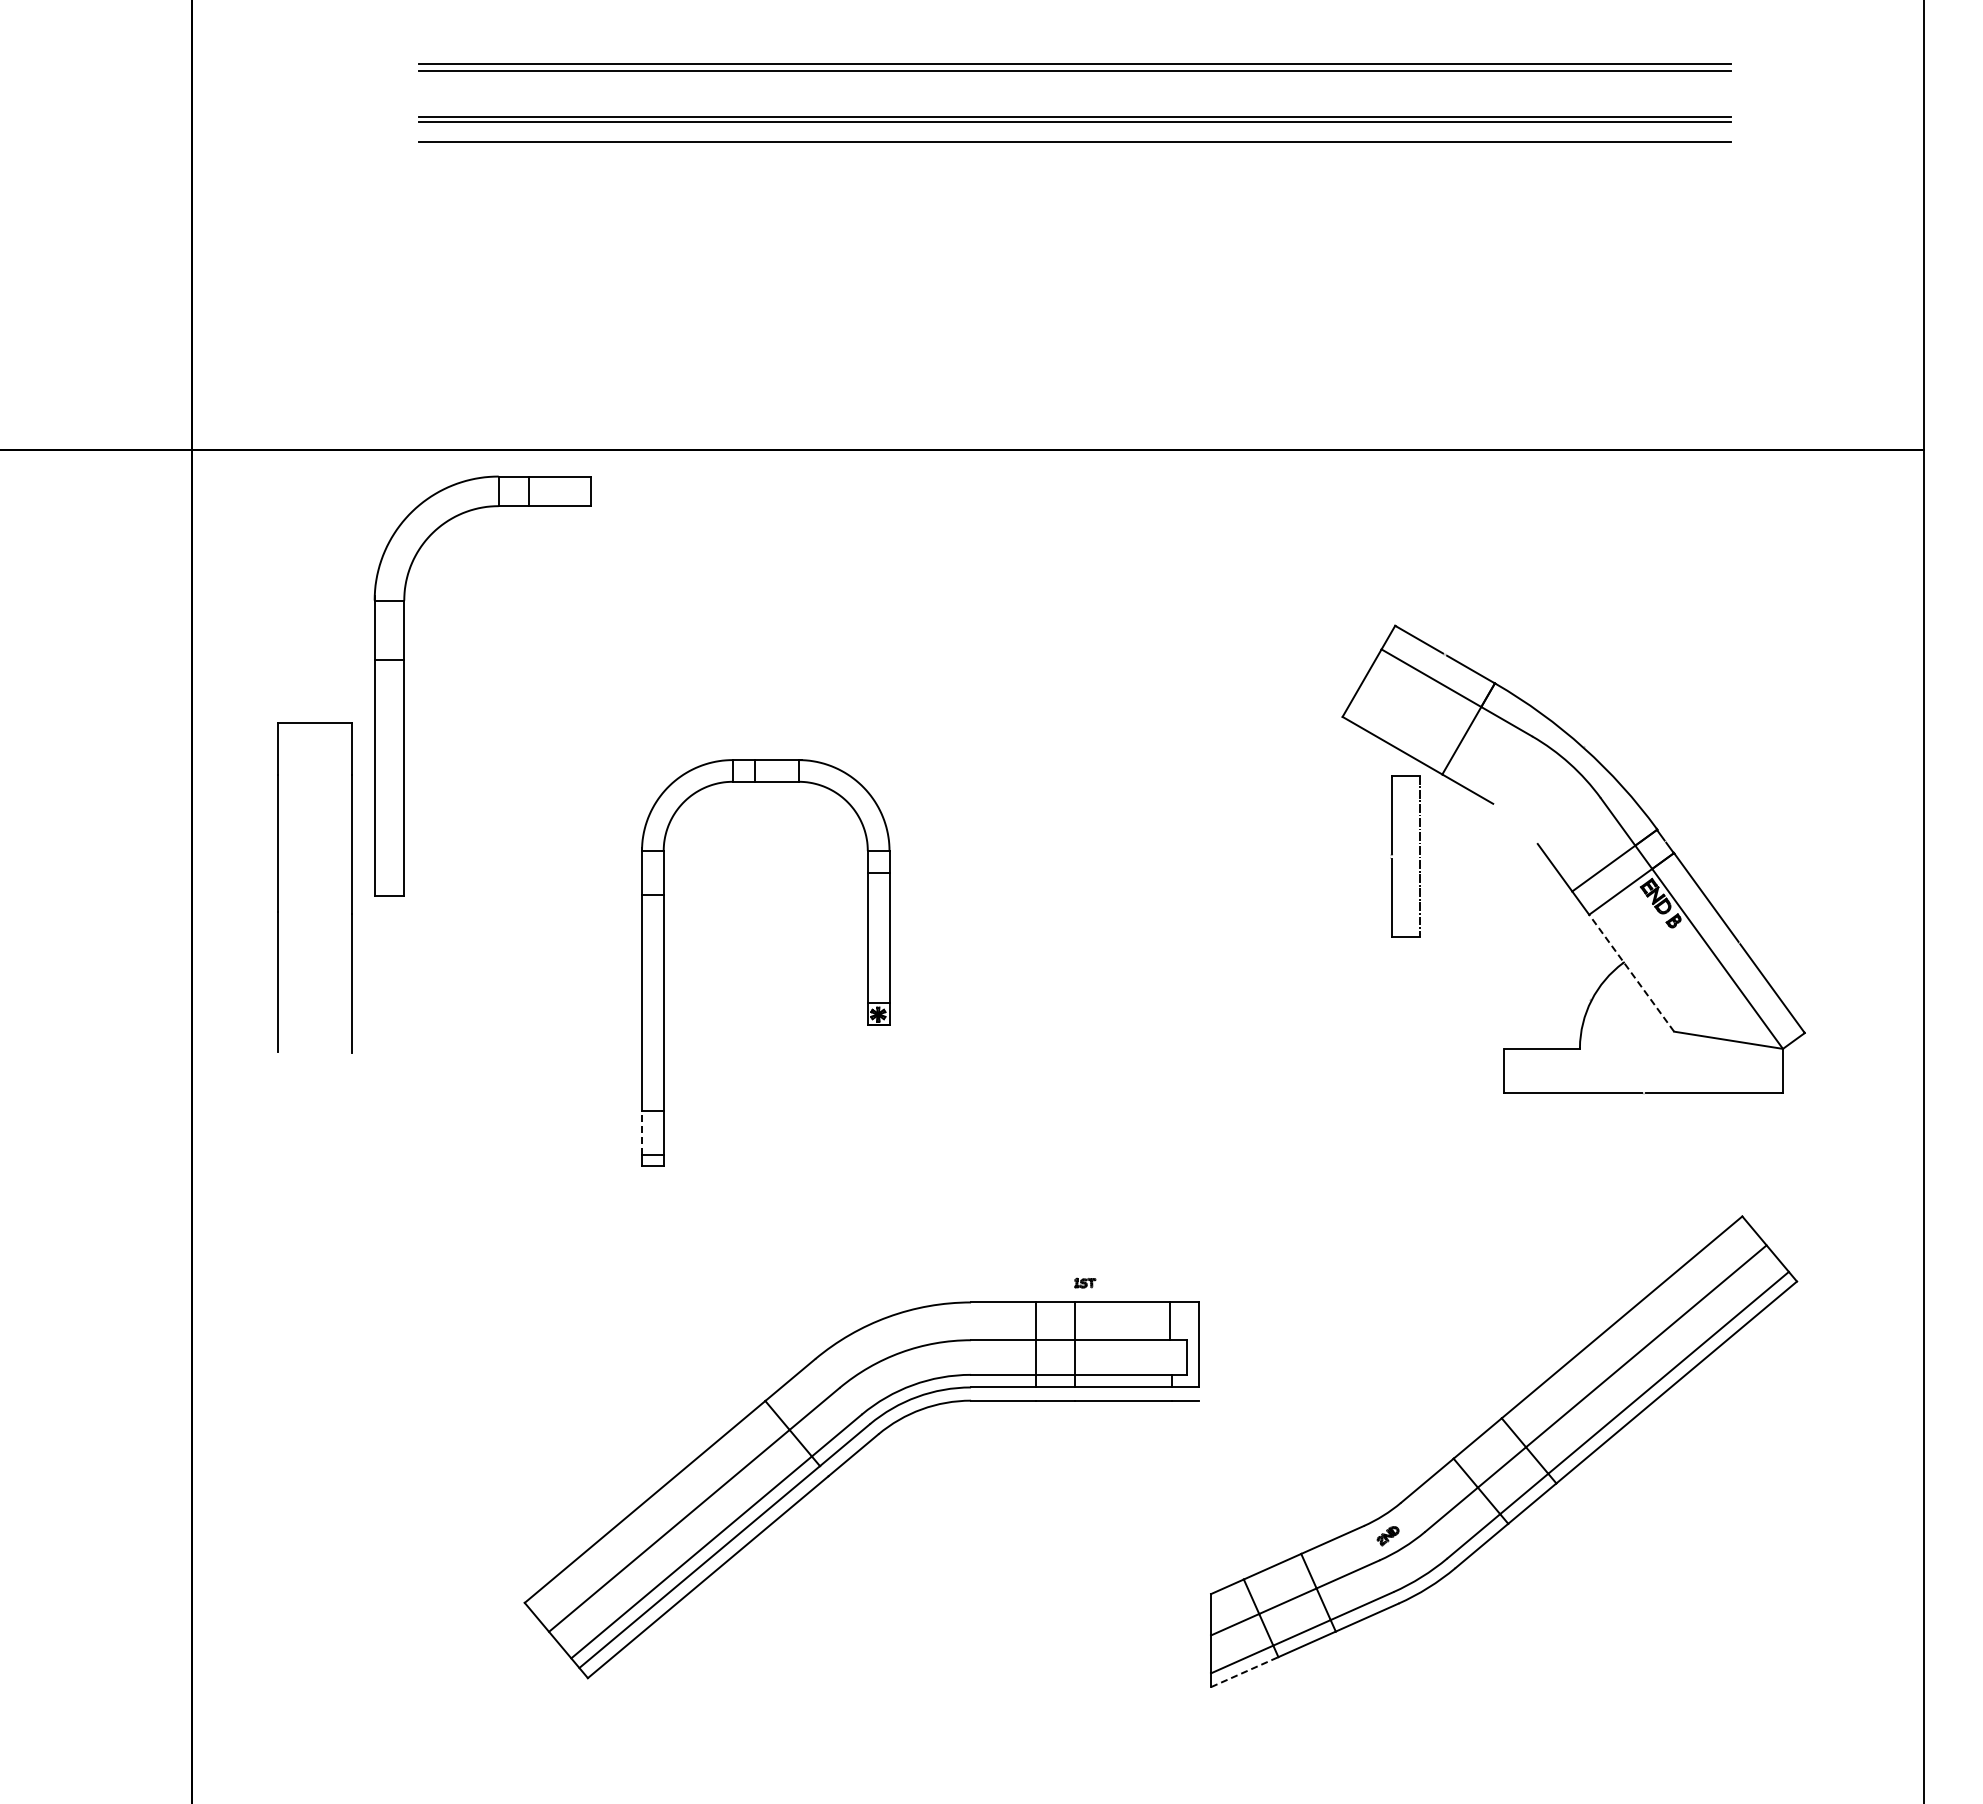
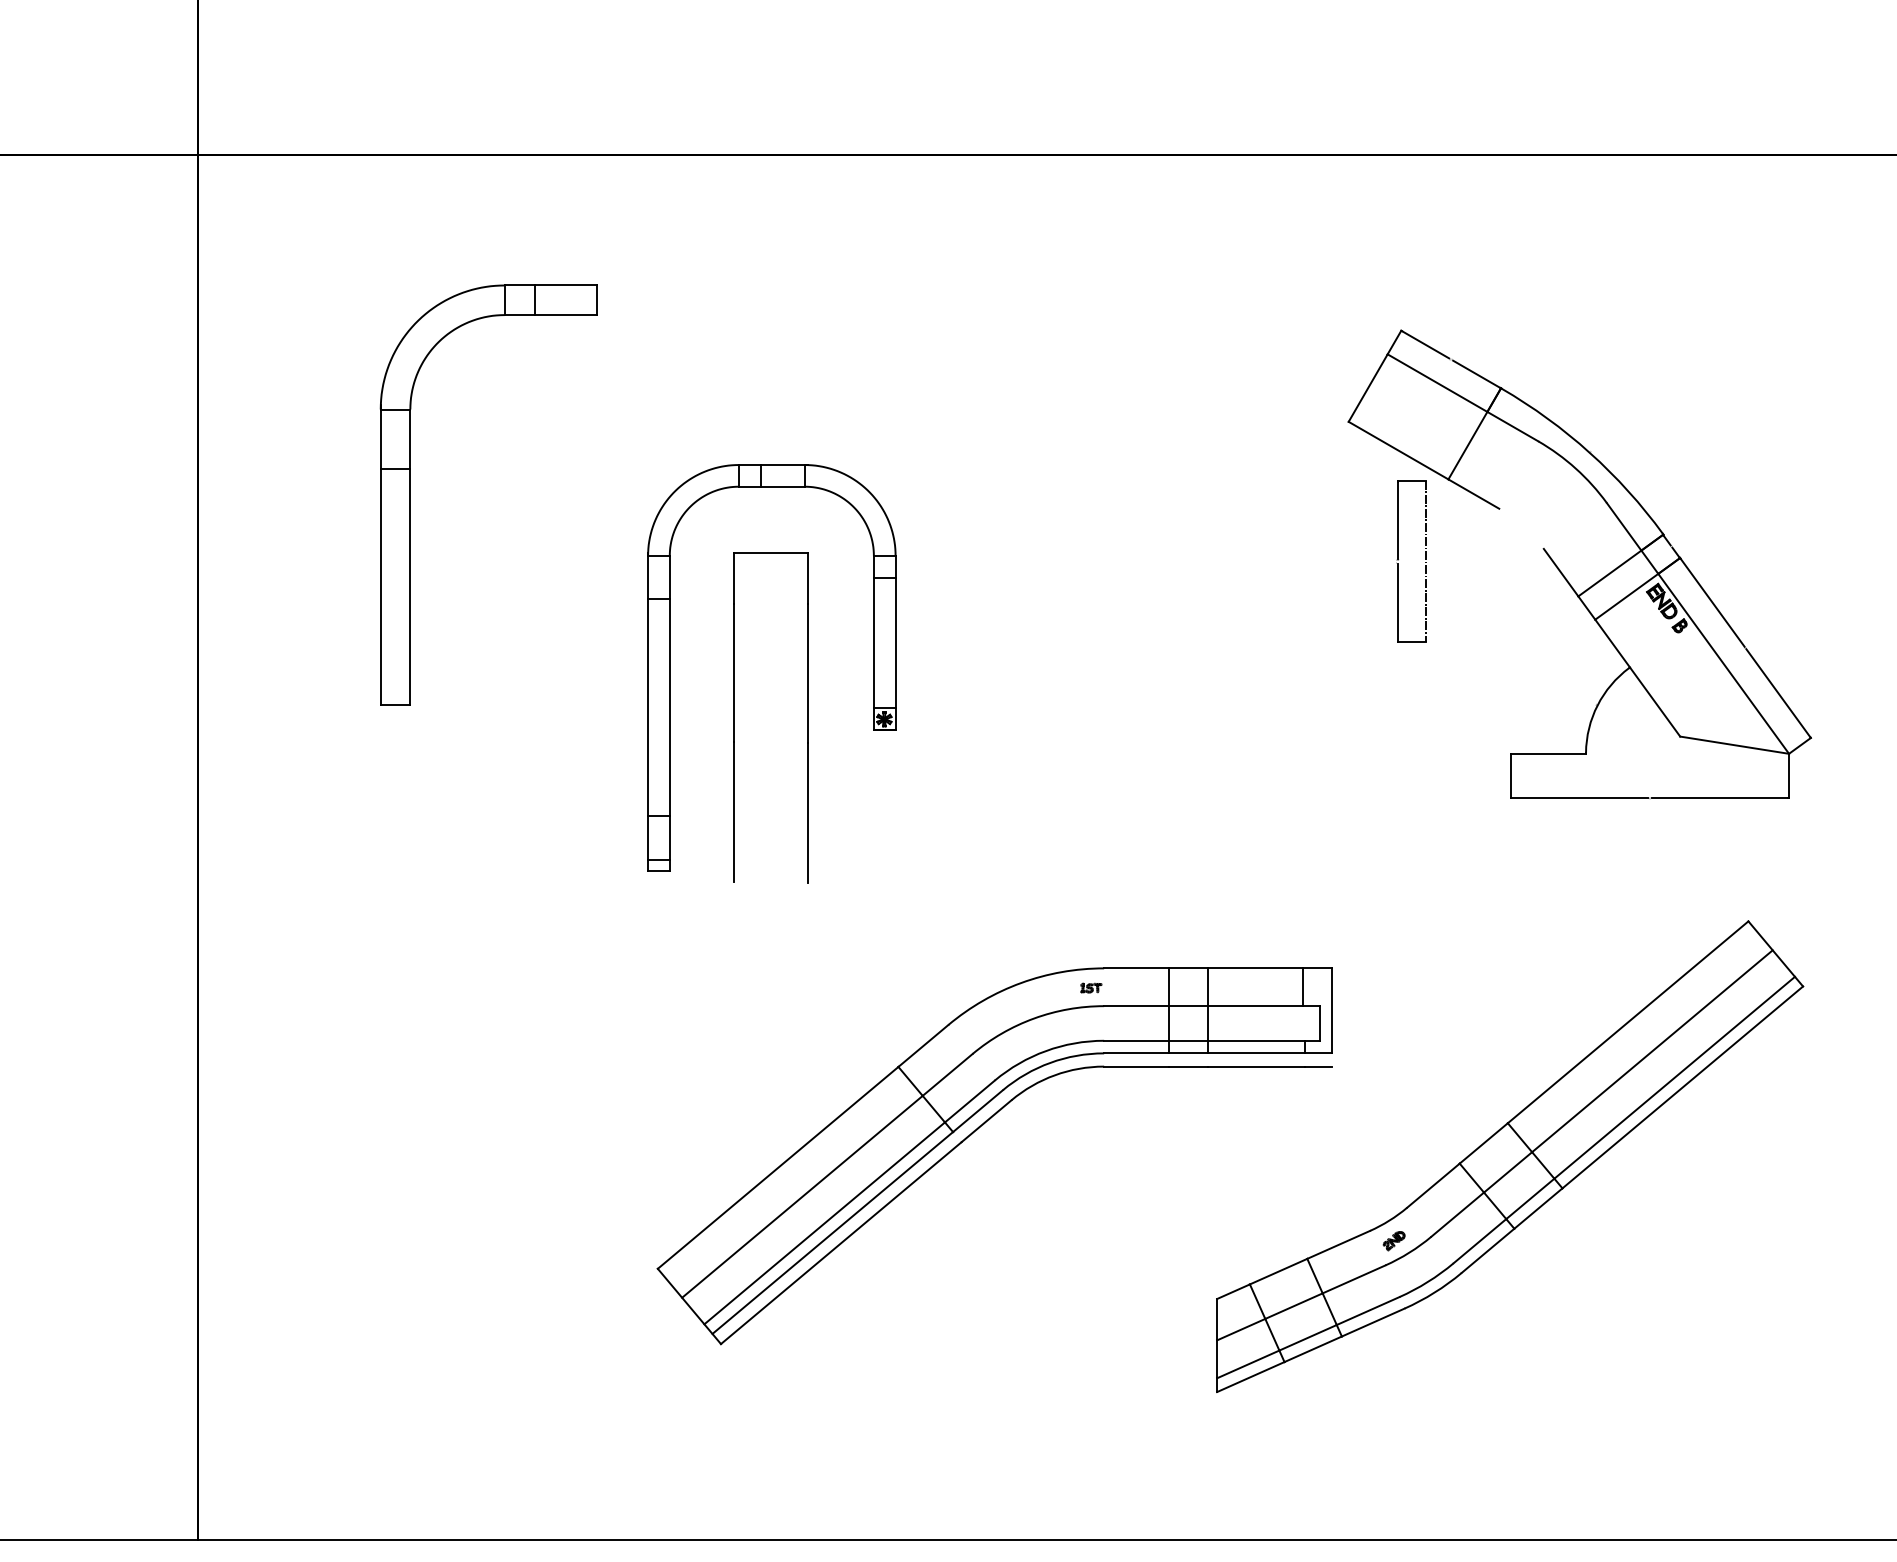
part: (404, 685) -> (410, 494), moved
part: (278, 887) -> (734, 717), moved
line: (1631, 972) -> (1637, 677), dashed -> solid
line: (642, 1132) -> (648, 837), dashed -> solid
part: (844, 1464) -> (977, 1130), moved
line: (1244, 1672) -> (1250, 1377), dashed -> solid

